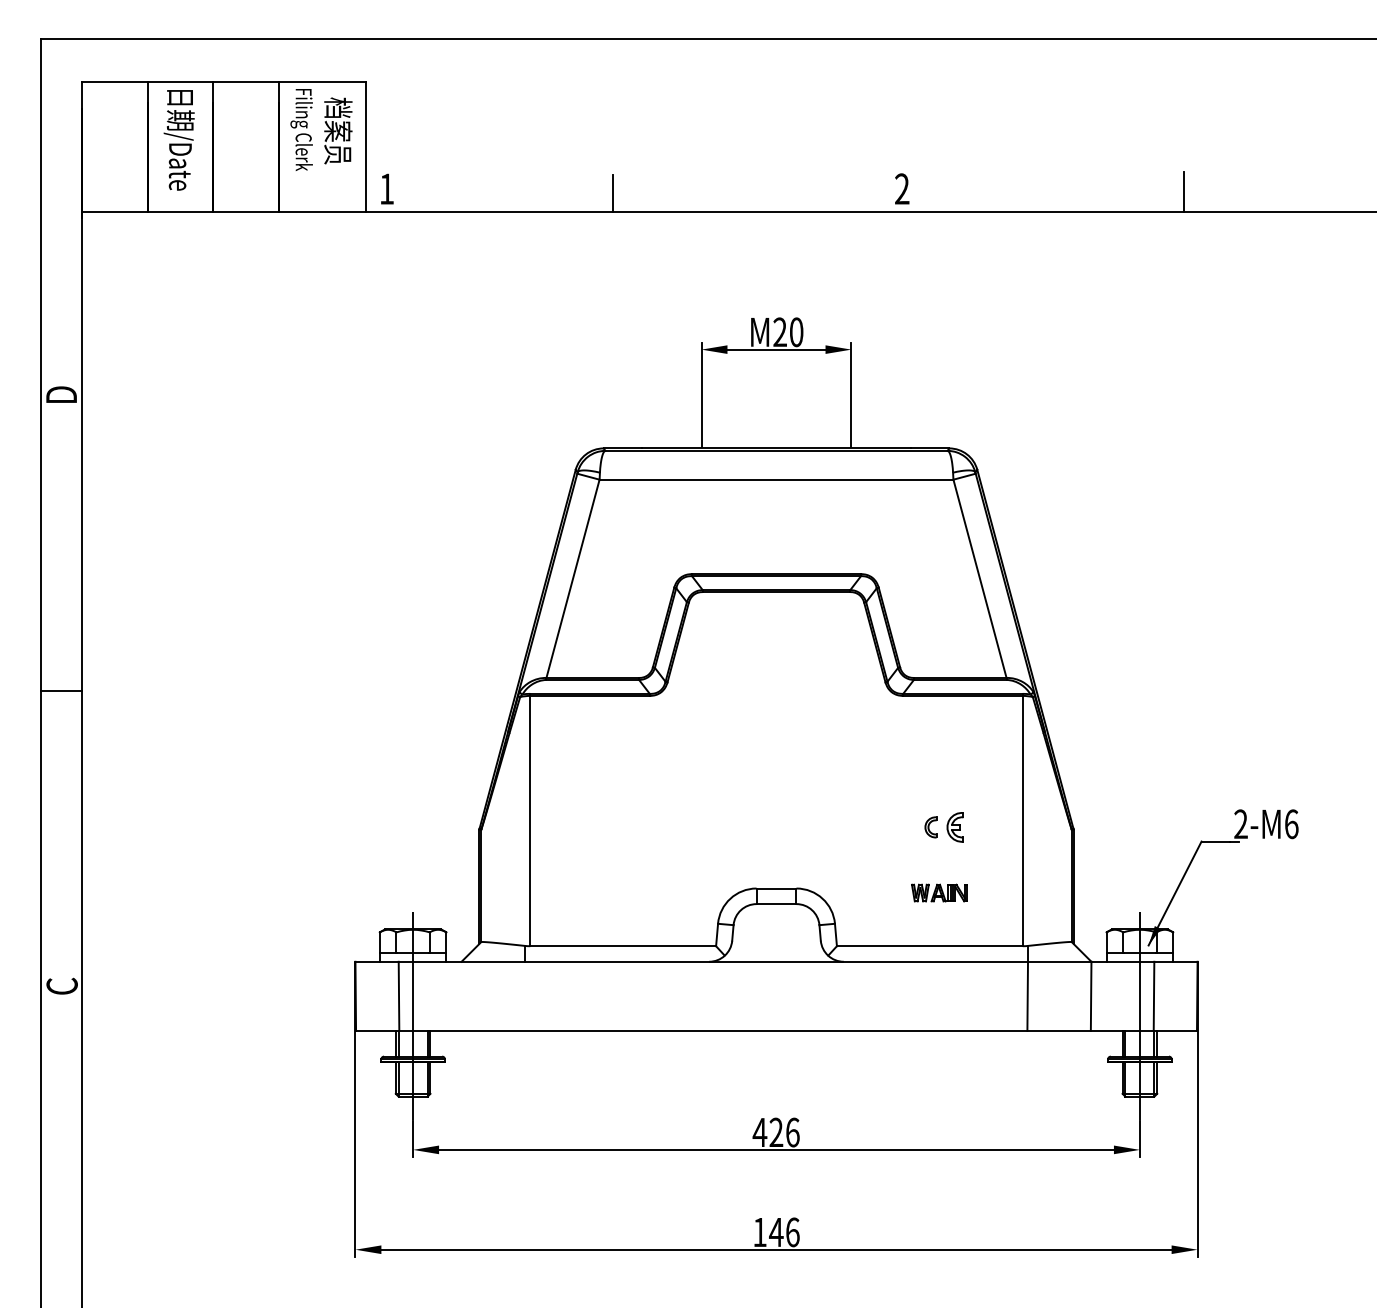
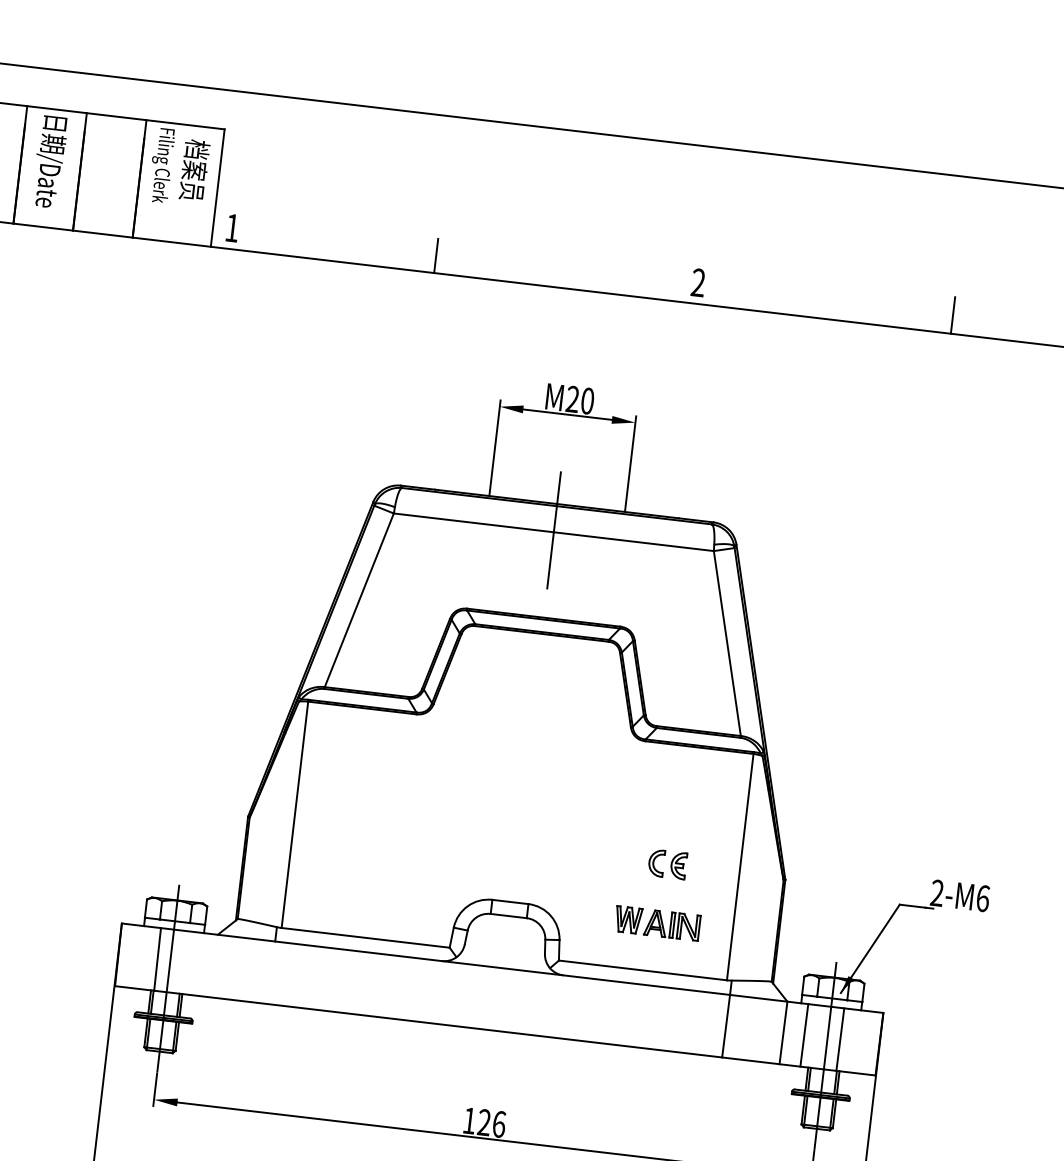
line: (776, 477) -> (554, 530), added
part: (930, 827) -> (656, 863), size x1.43
part: (939, 892) -> (657, 922), size x1.67
line: (1113, 996) -> (803, 1035), added
text: (759, 1132) -> (469, 1120), 426 -> 126

